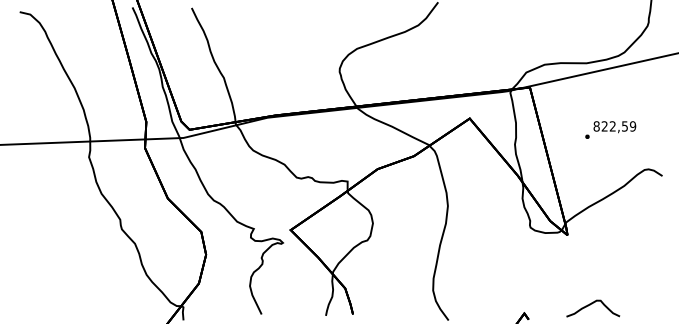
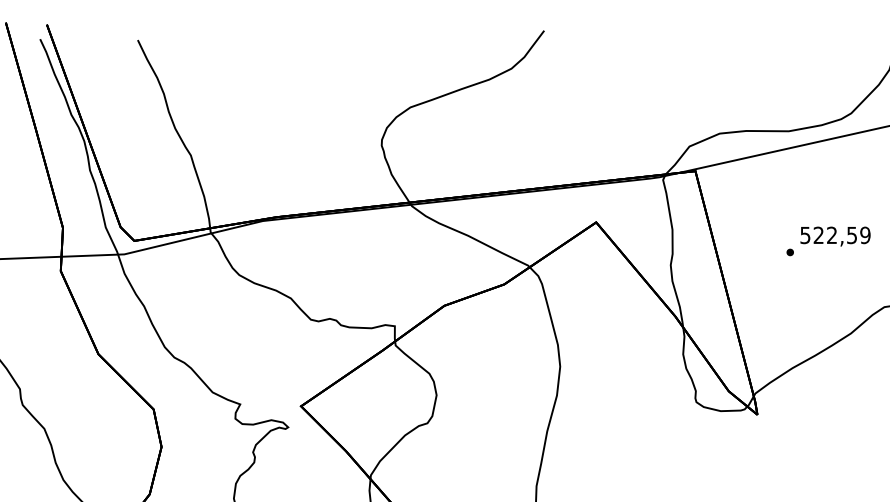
text: (596, 126) -> (805, 235), 822,59 -> 522,59

